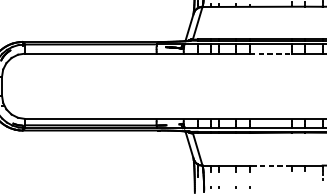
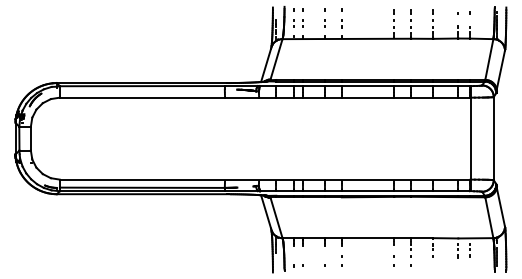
line: (271, 53) -> (368, 97), dashed -> solid
line: (270, 165) -> (367, 238), dashed -> solid

